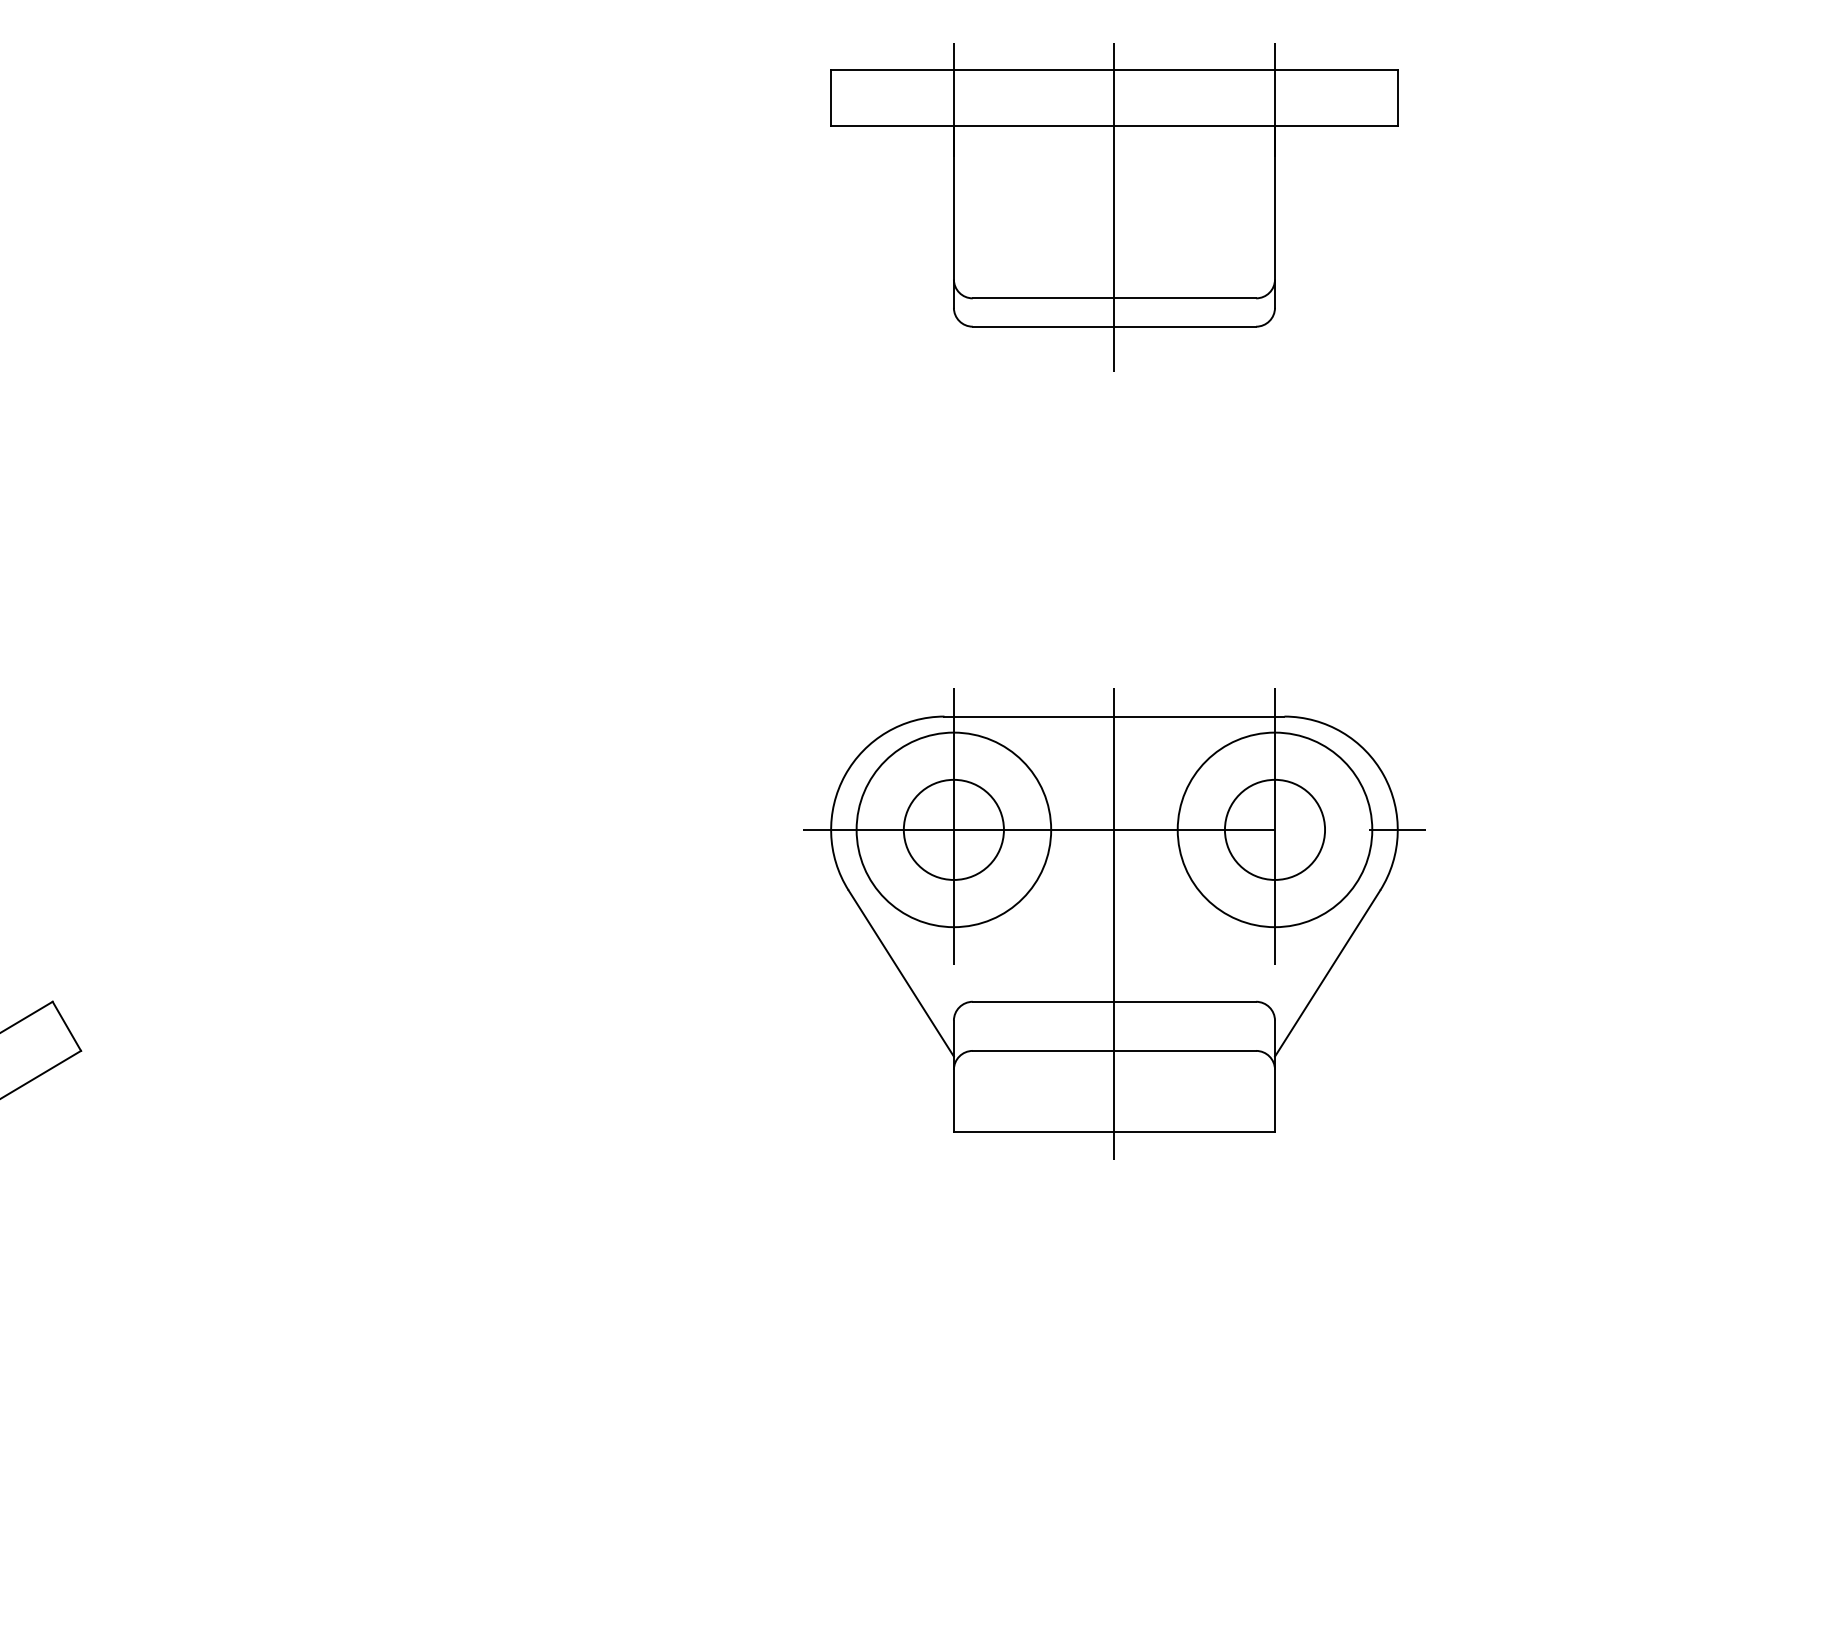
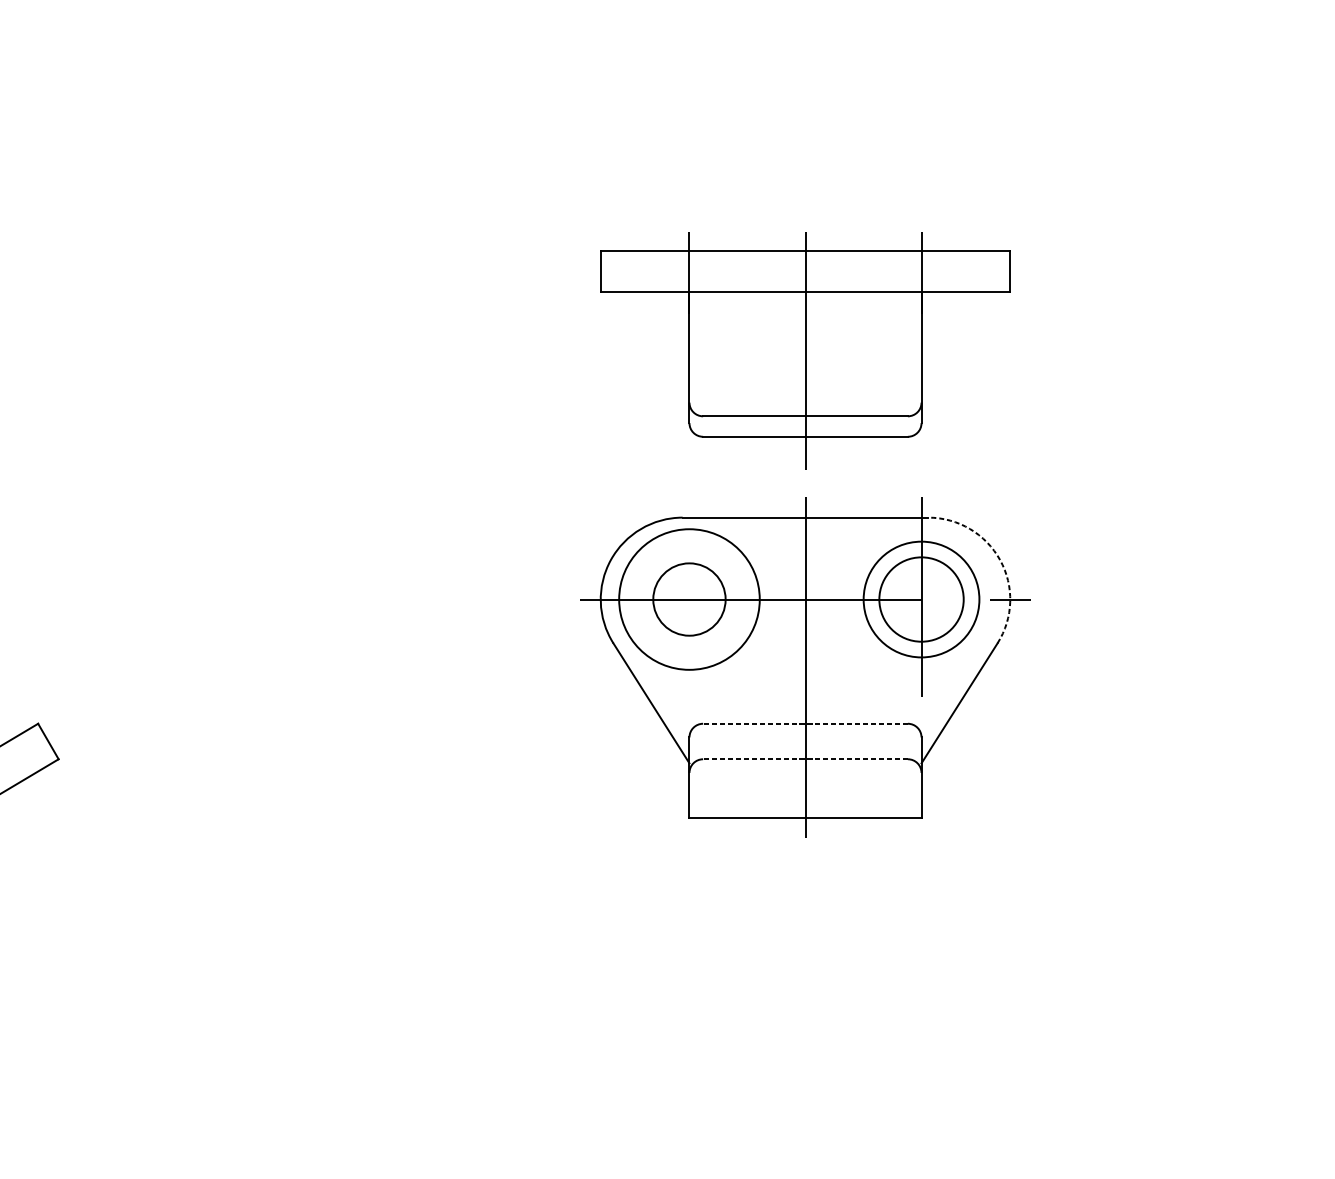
part: (1114, 207) -> (805, 350), moved
arc: (1383, 775) -> (999, 560), solid -> dashed
line: (953, 826) -> (689, 597), removed
circle: (1274, 829) -> (921, 599), size x0.6
circle: (1274, 829) -> (921, 599), size x1.6
line: (1114, 1001) -> (805, 723), solid -> dashed
line: (1114, 1050) -> (805, 758), solid -> dashed

